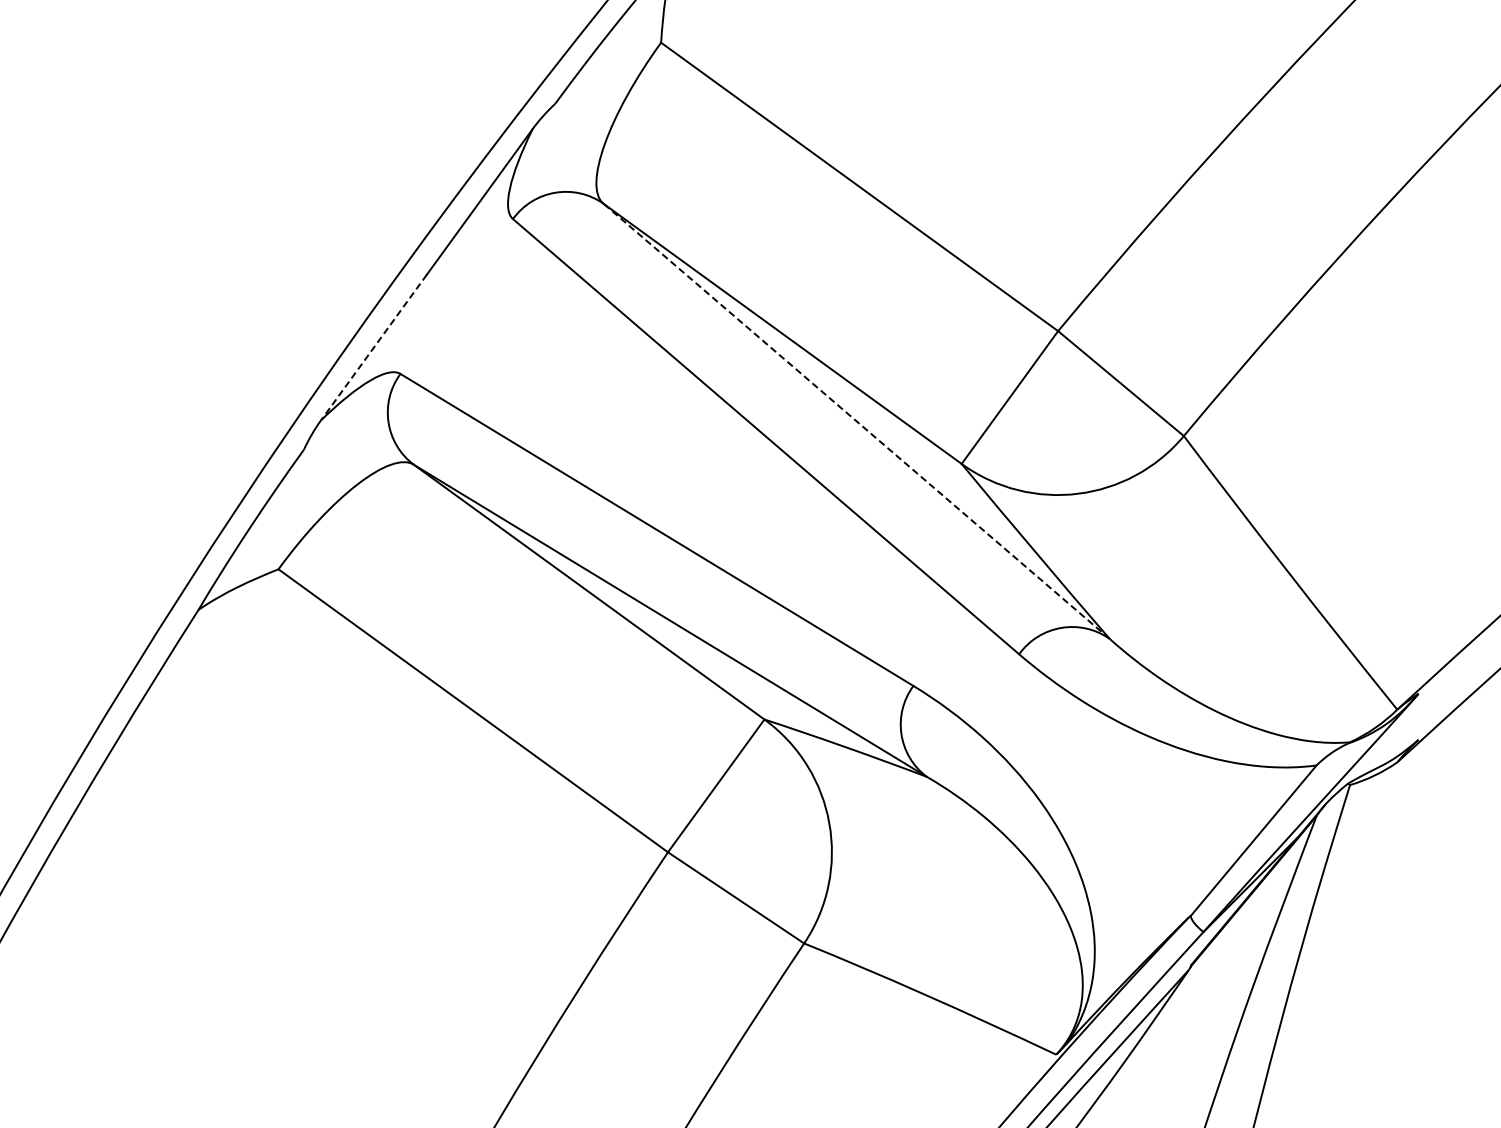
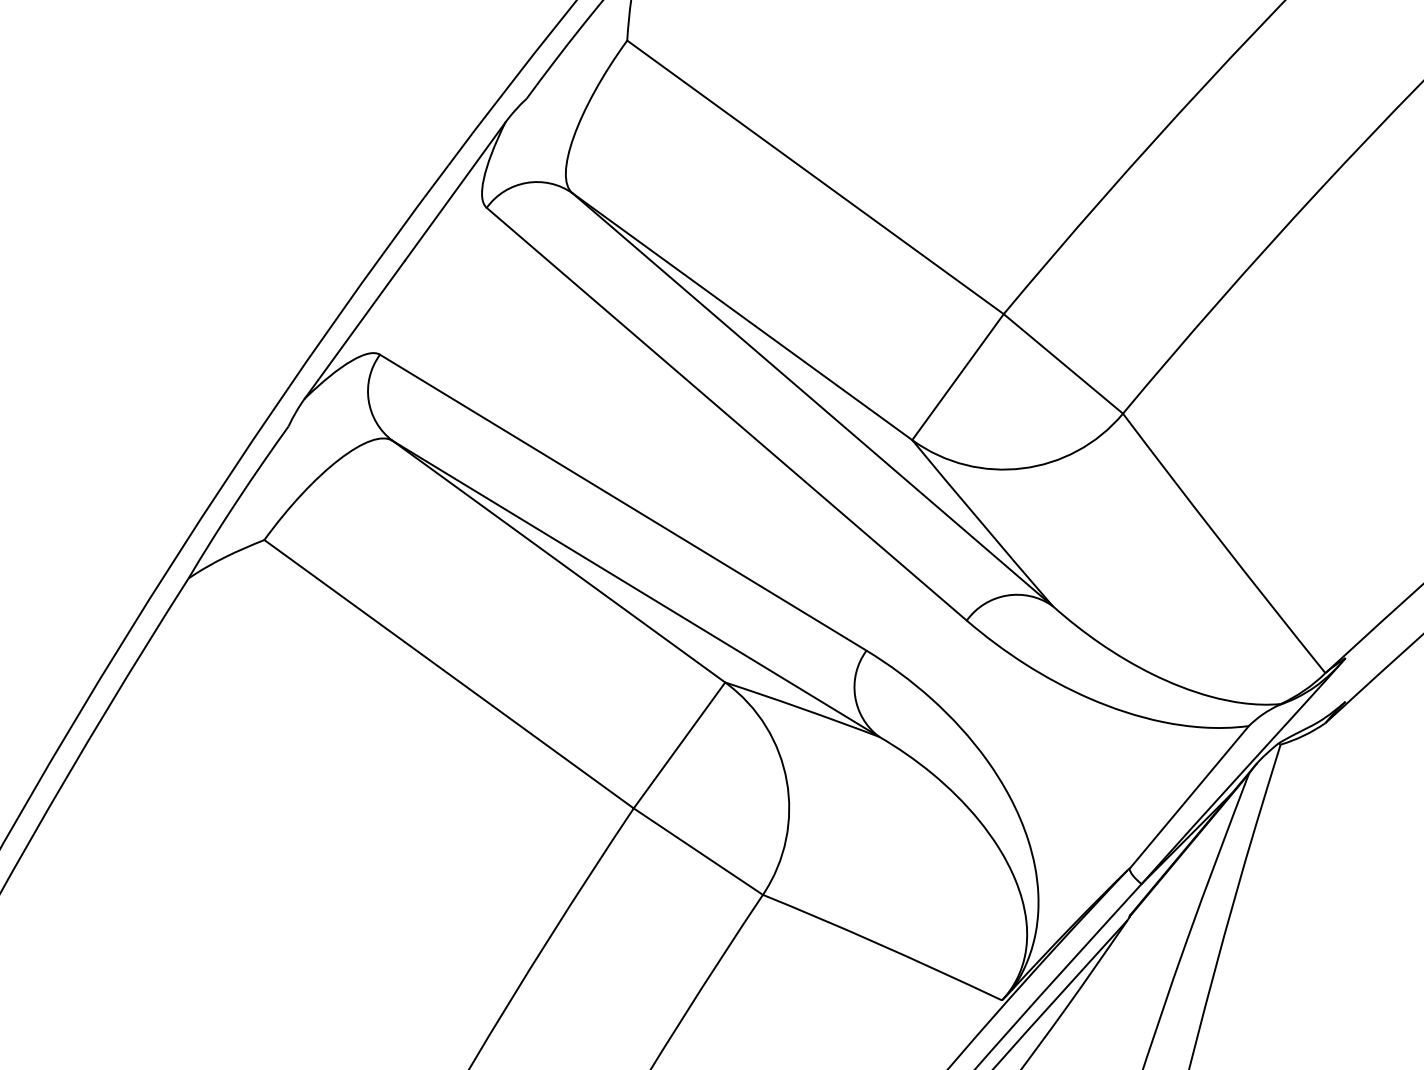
line: (373, 347) -> (354, 329), dashed -> solid
line: (856, 421) -> (812, 399), dashed -> solid

